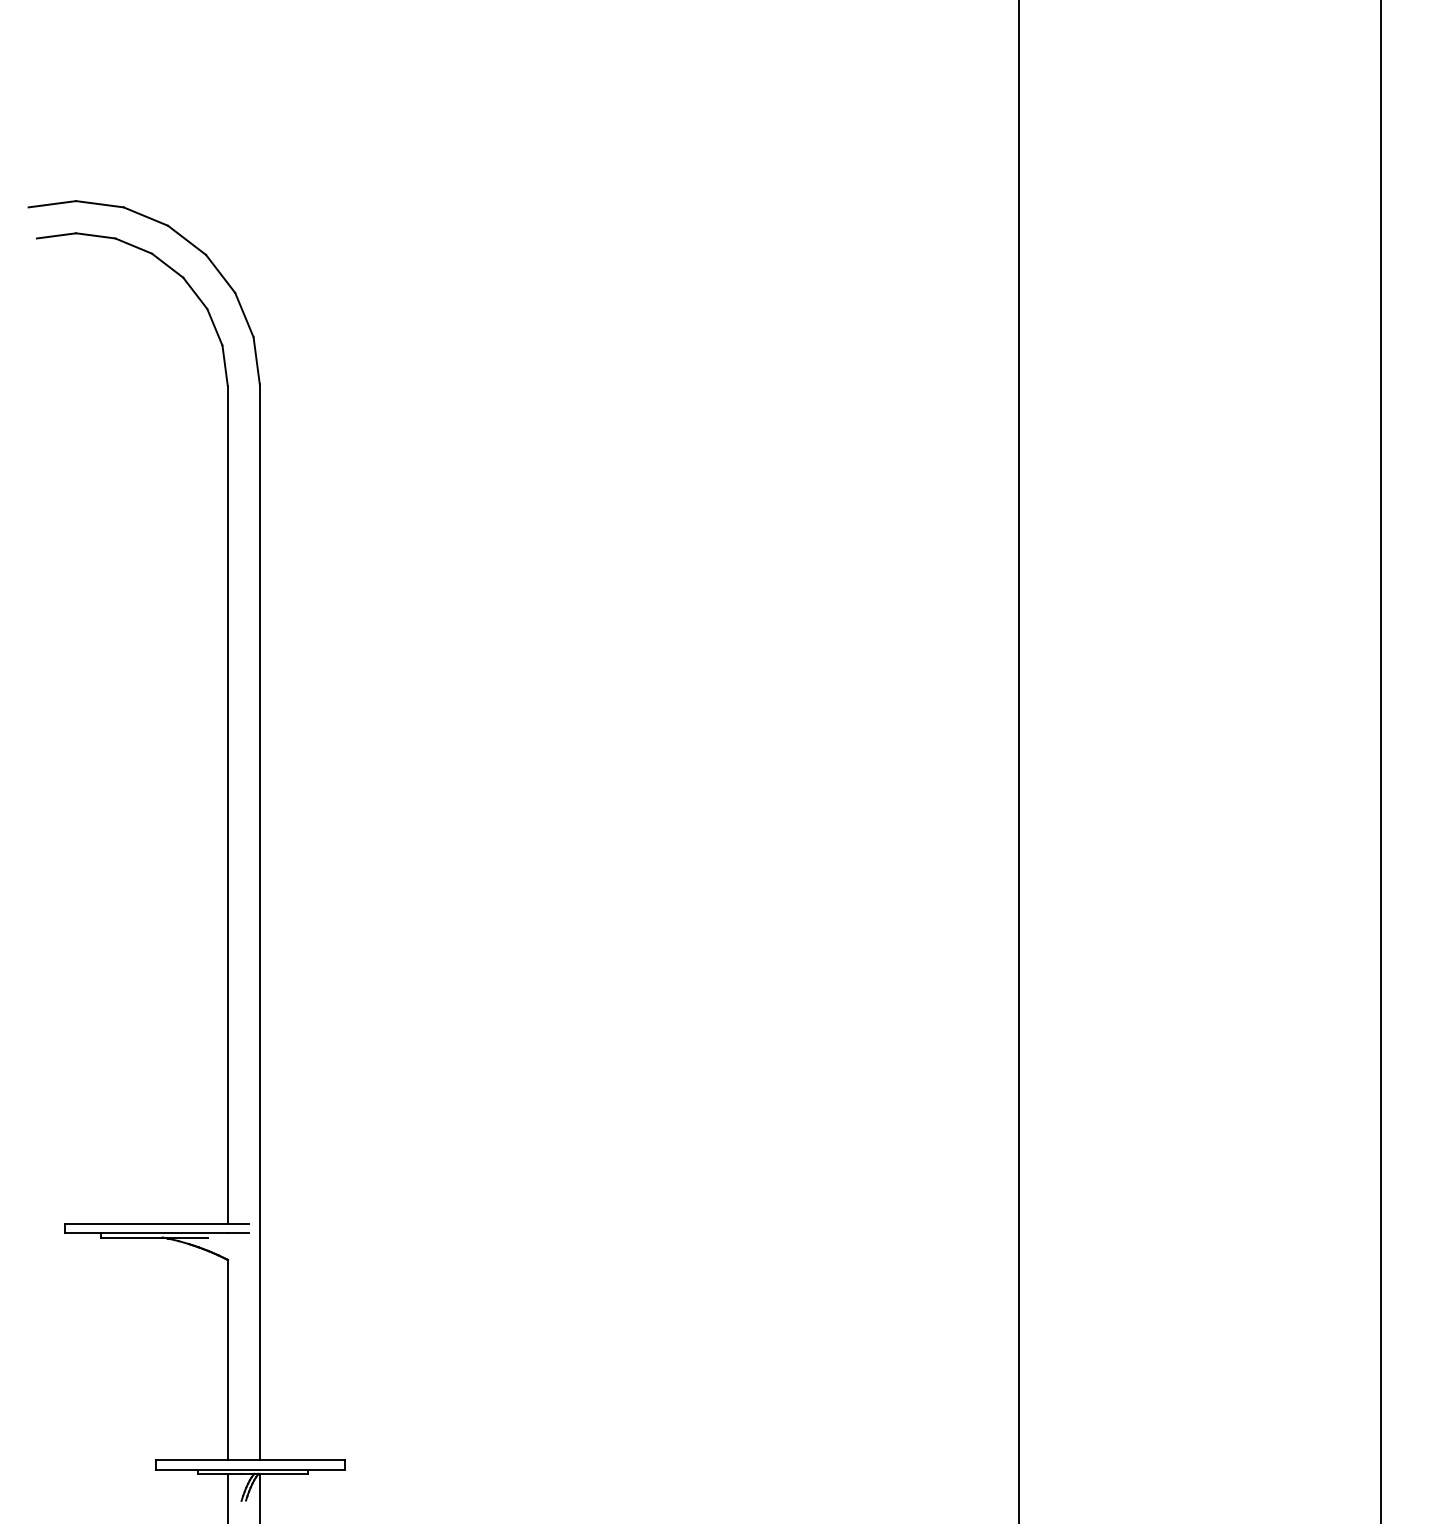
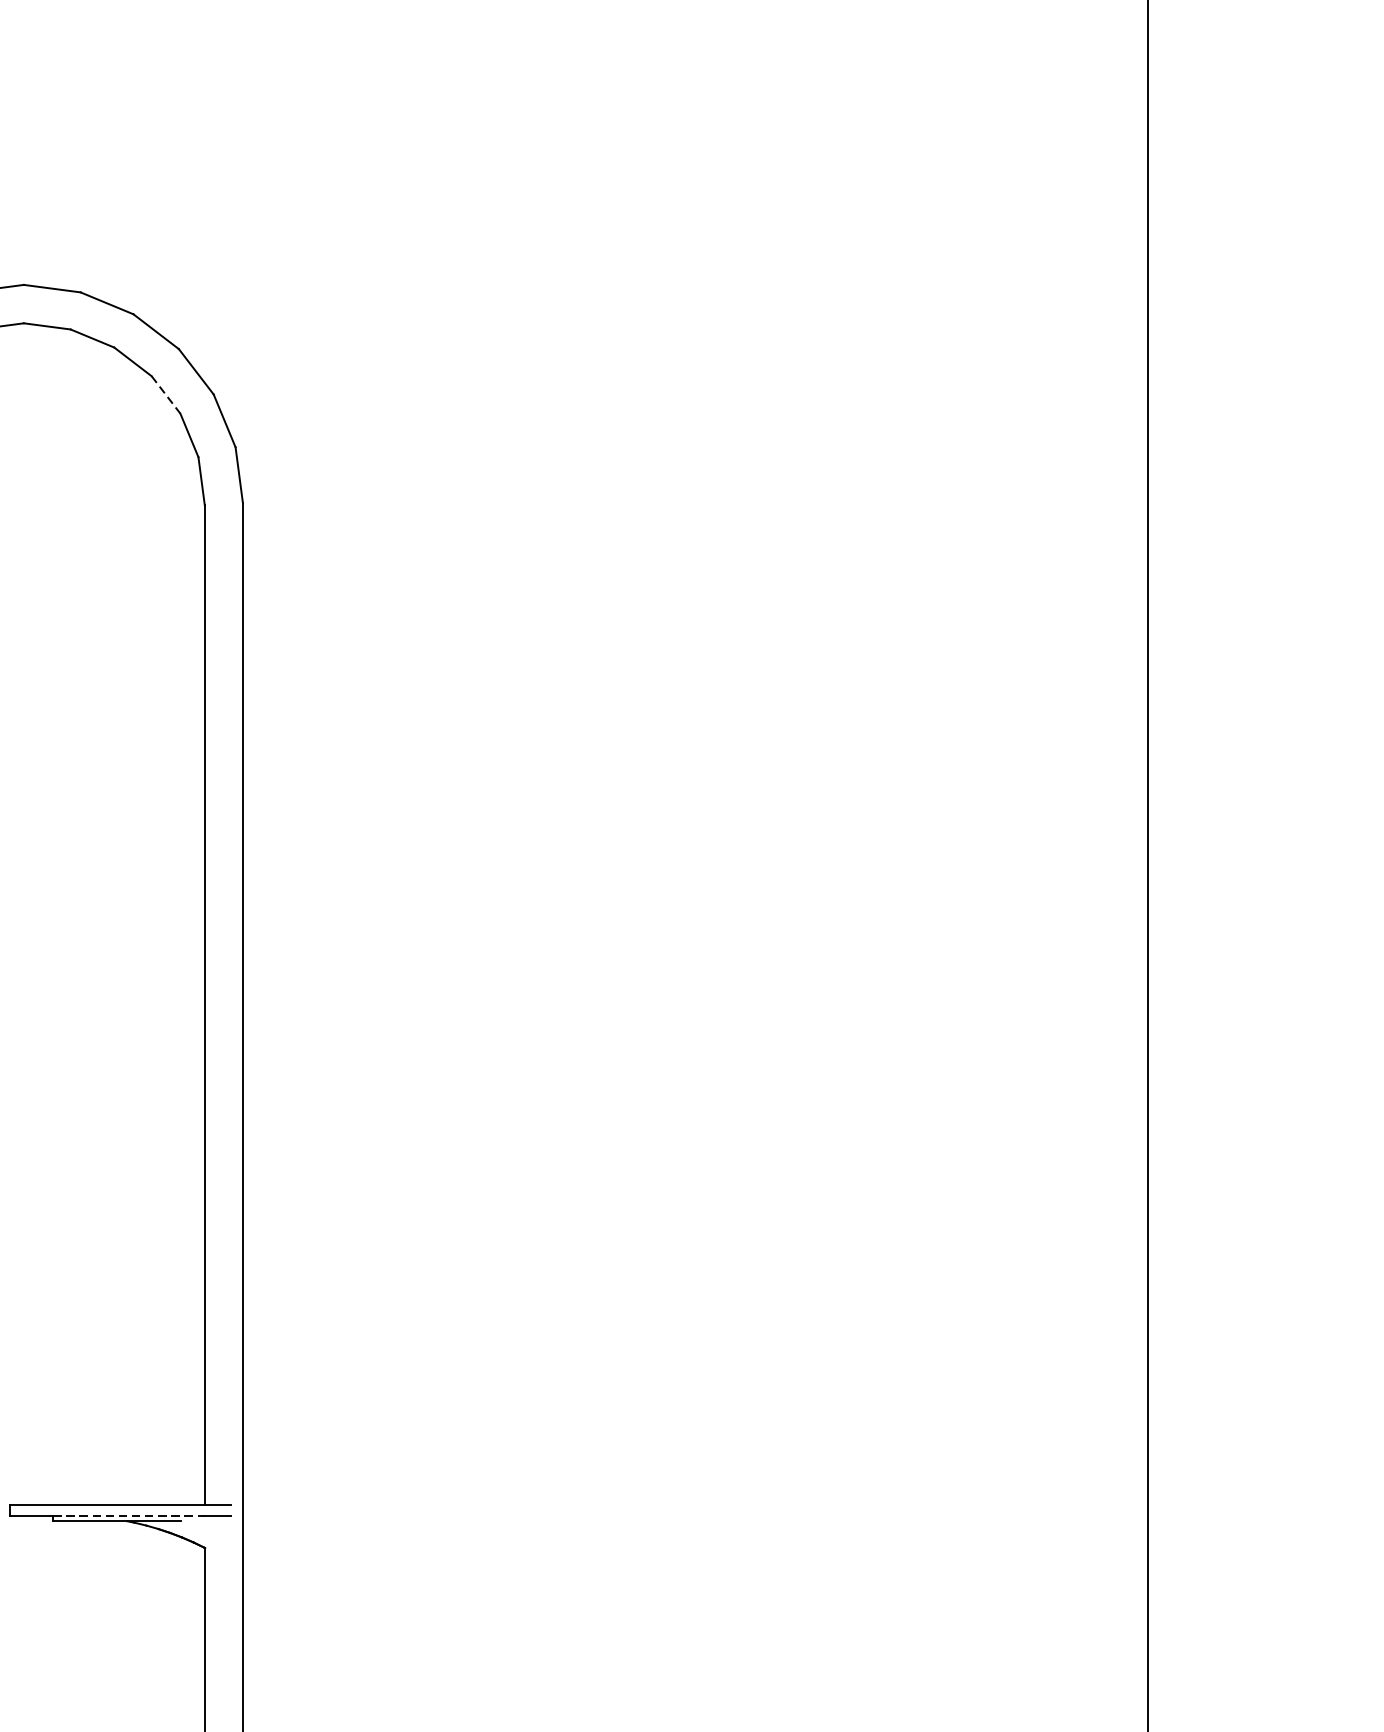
line: (195, 293) -> (166, 395), solid -> dashed
line: (164, 1233) -> (129, 1516), solid -> dashed

